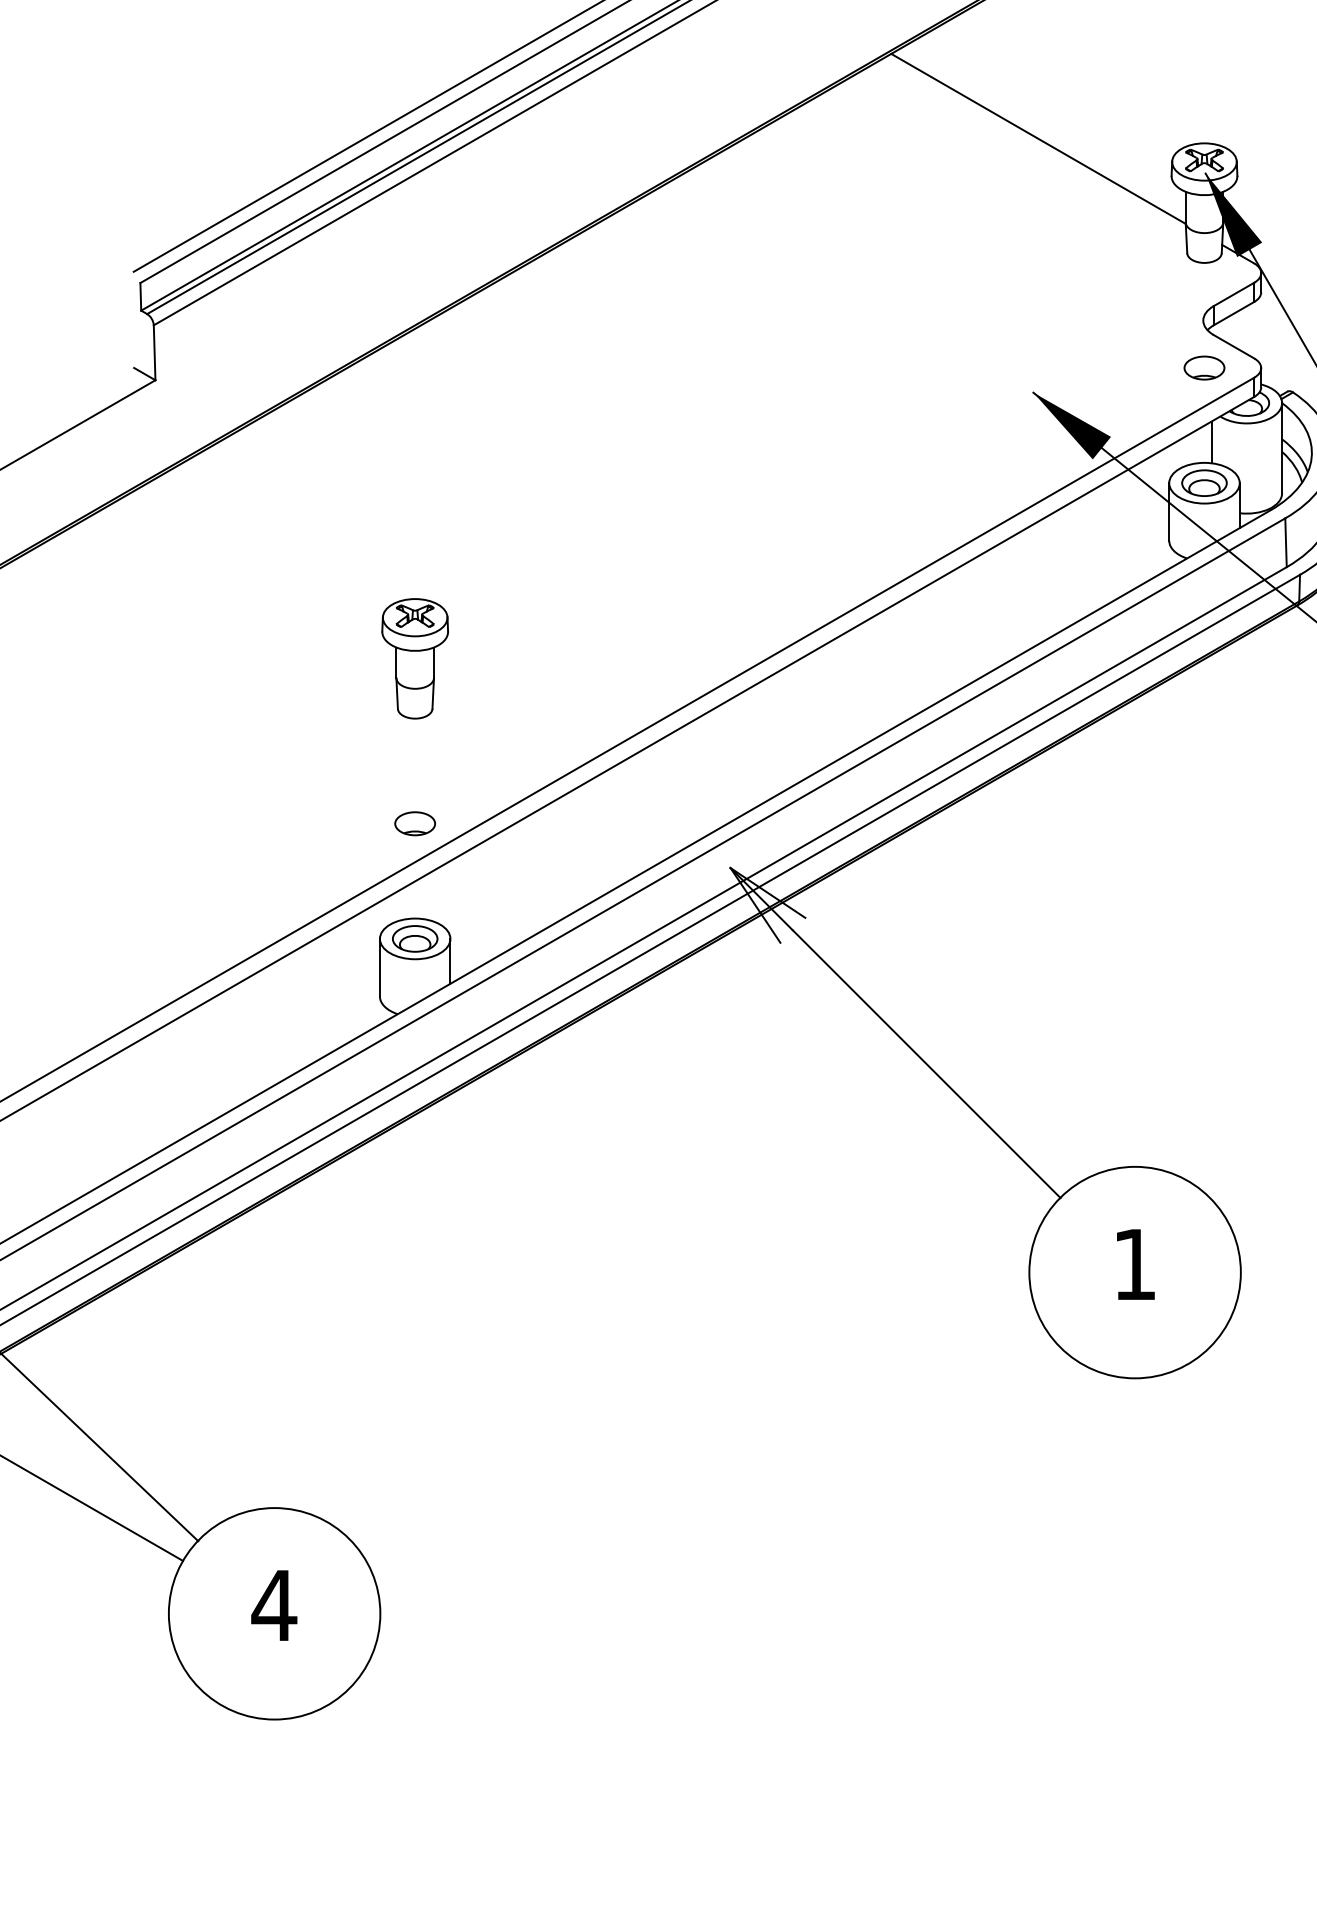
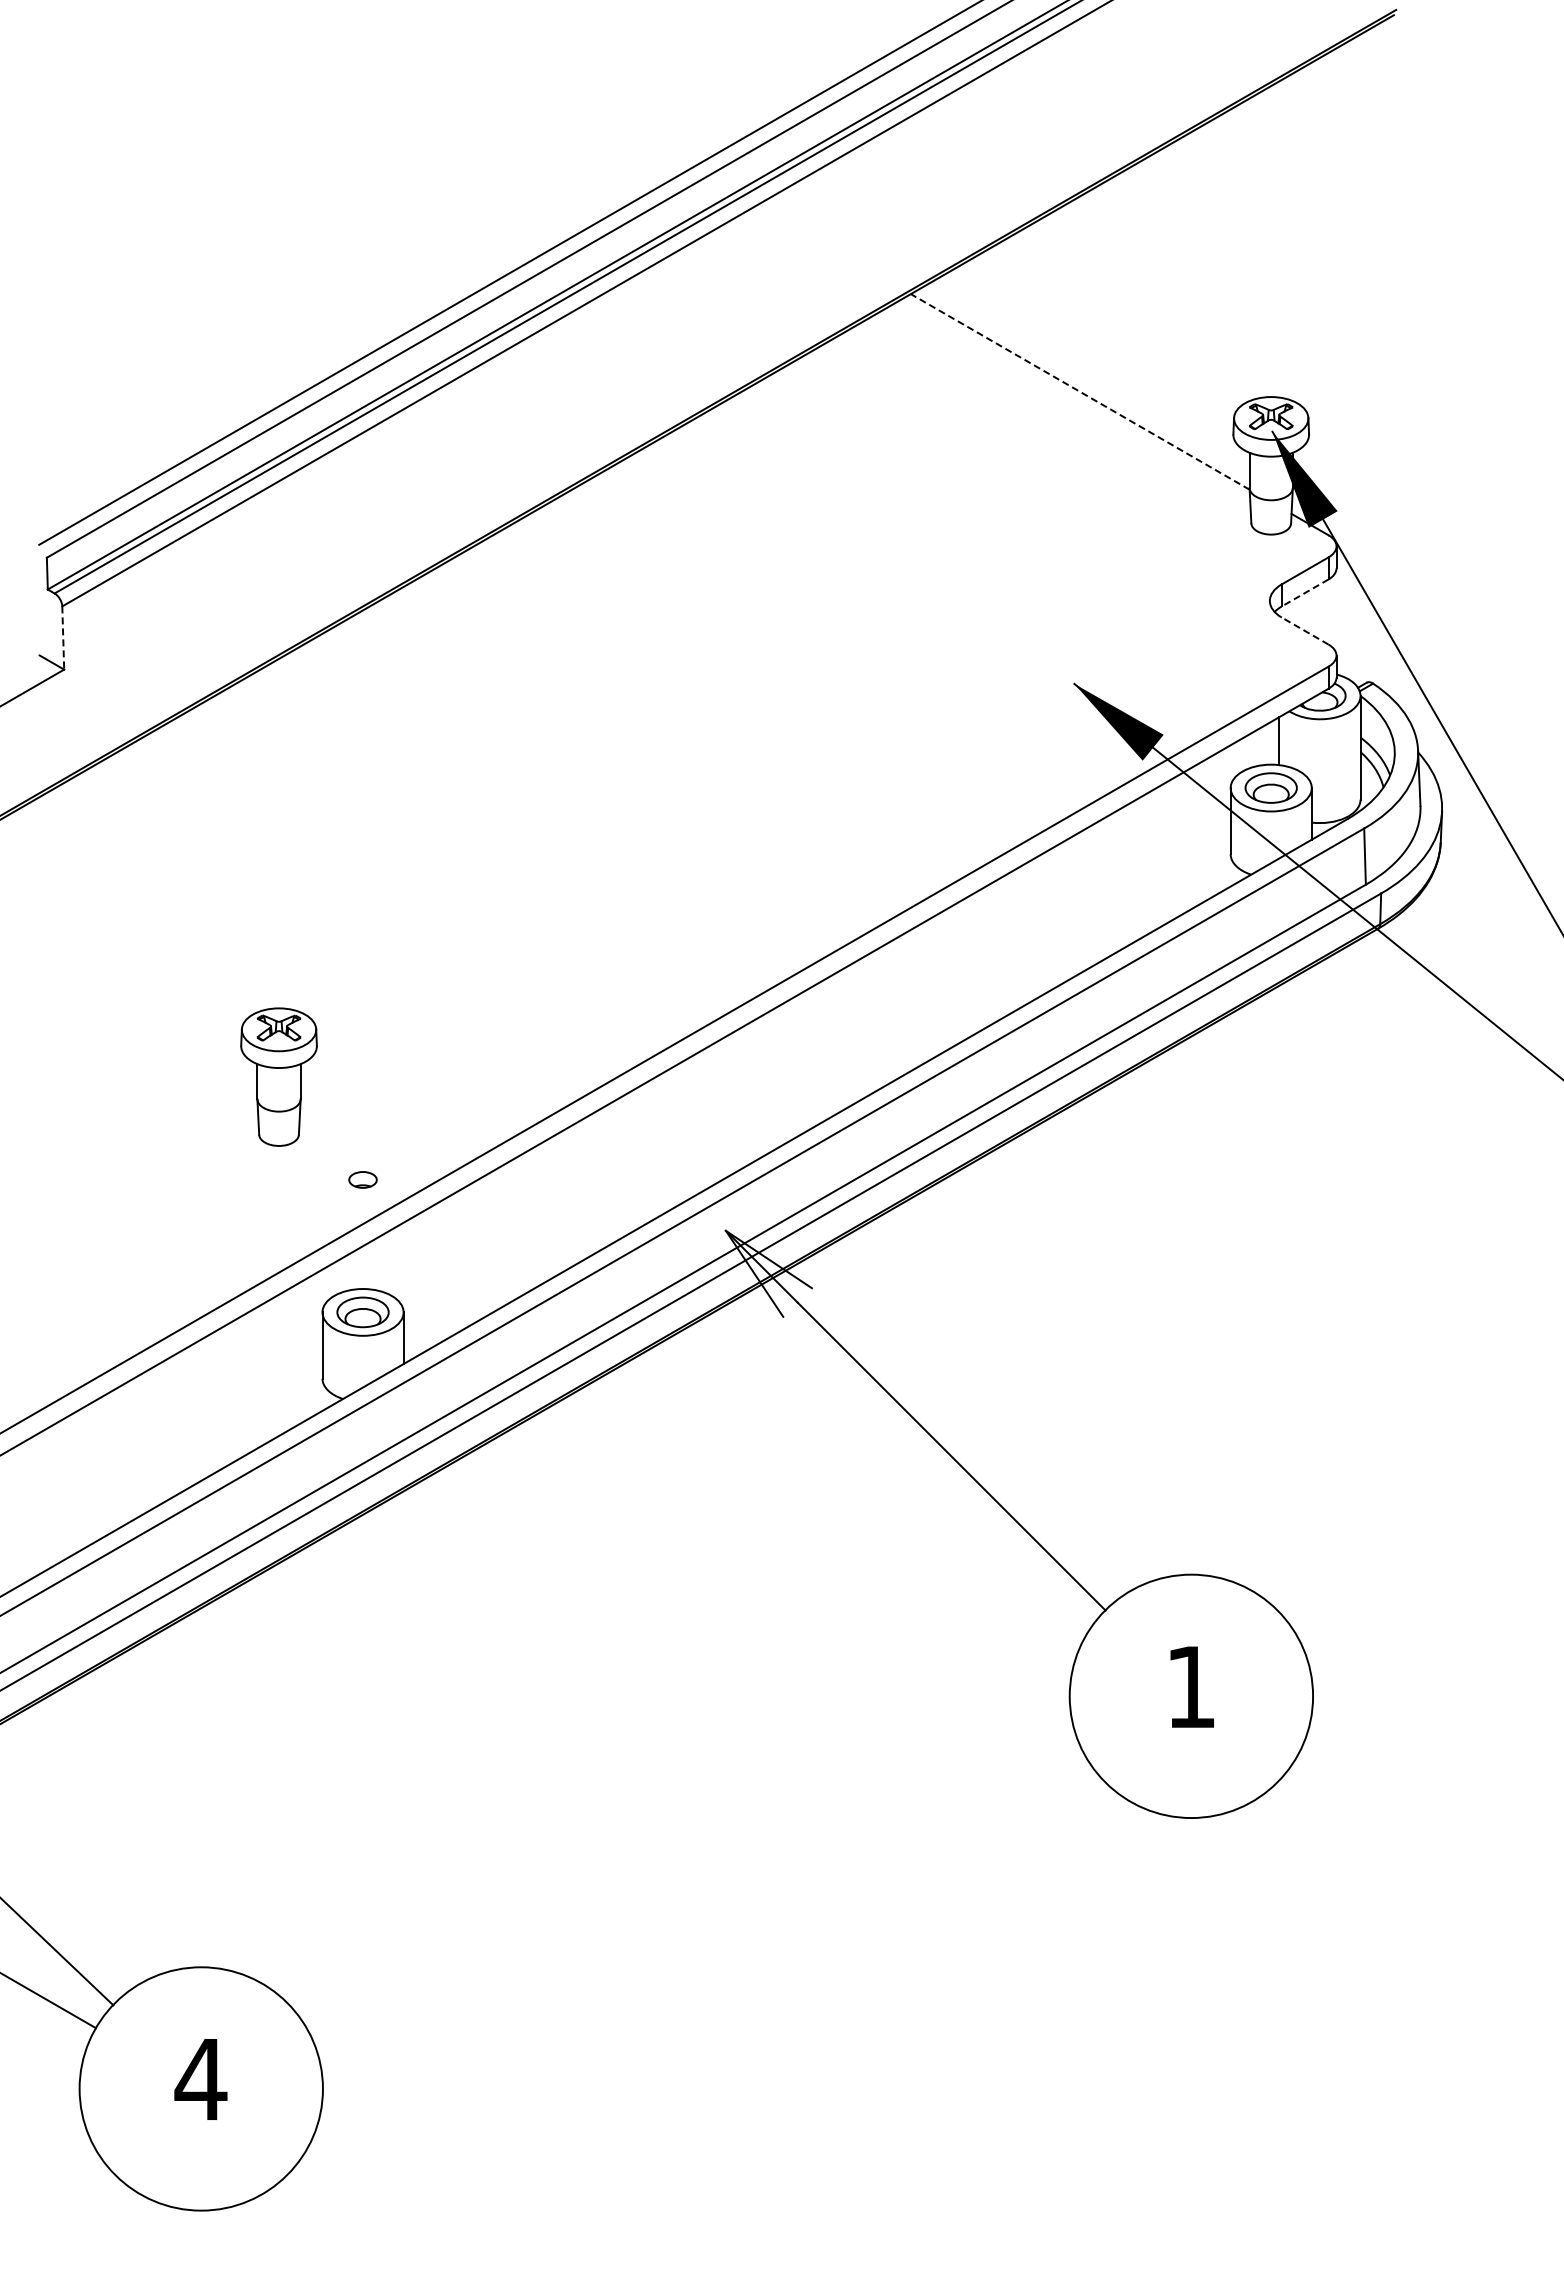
line: (1038, 138) -> (1080, 391), solid -> dashed
line: (1233, 314) -> (1304, 593), solid -> dashed
line: (1233, 346) -> (1304, 630), solid -> dashed
line: (154, 353) -> (63, 638), solid -> dashed
part: (1204, 367) -> (1271, 655), removed
part: (414, 658) -> (278, 1076), moved
part: (414, 823) -> (362, 1179), size x0.6

